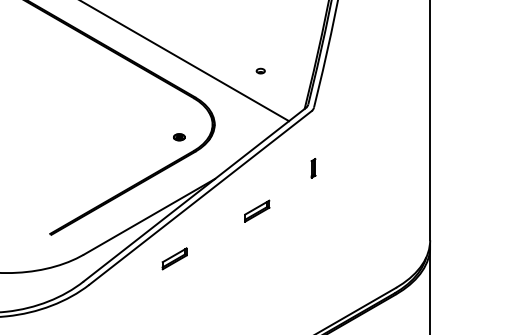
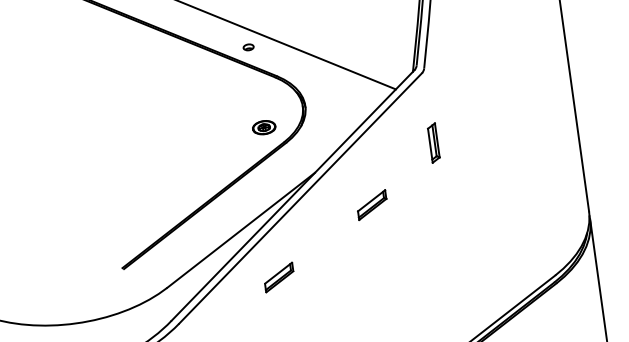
part: (260, 70) -> (248, 46), moved
part: (179, 137) -> (264, 128), size x1.67
part: (313, 168) -> (433, 143), size x1.67

